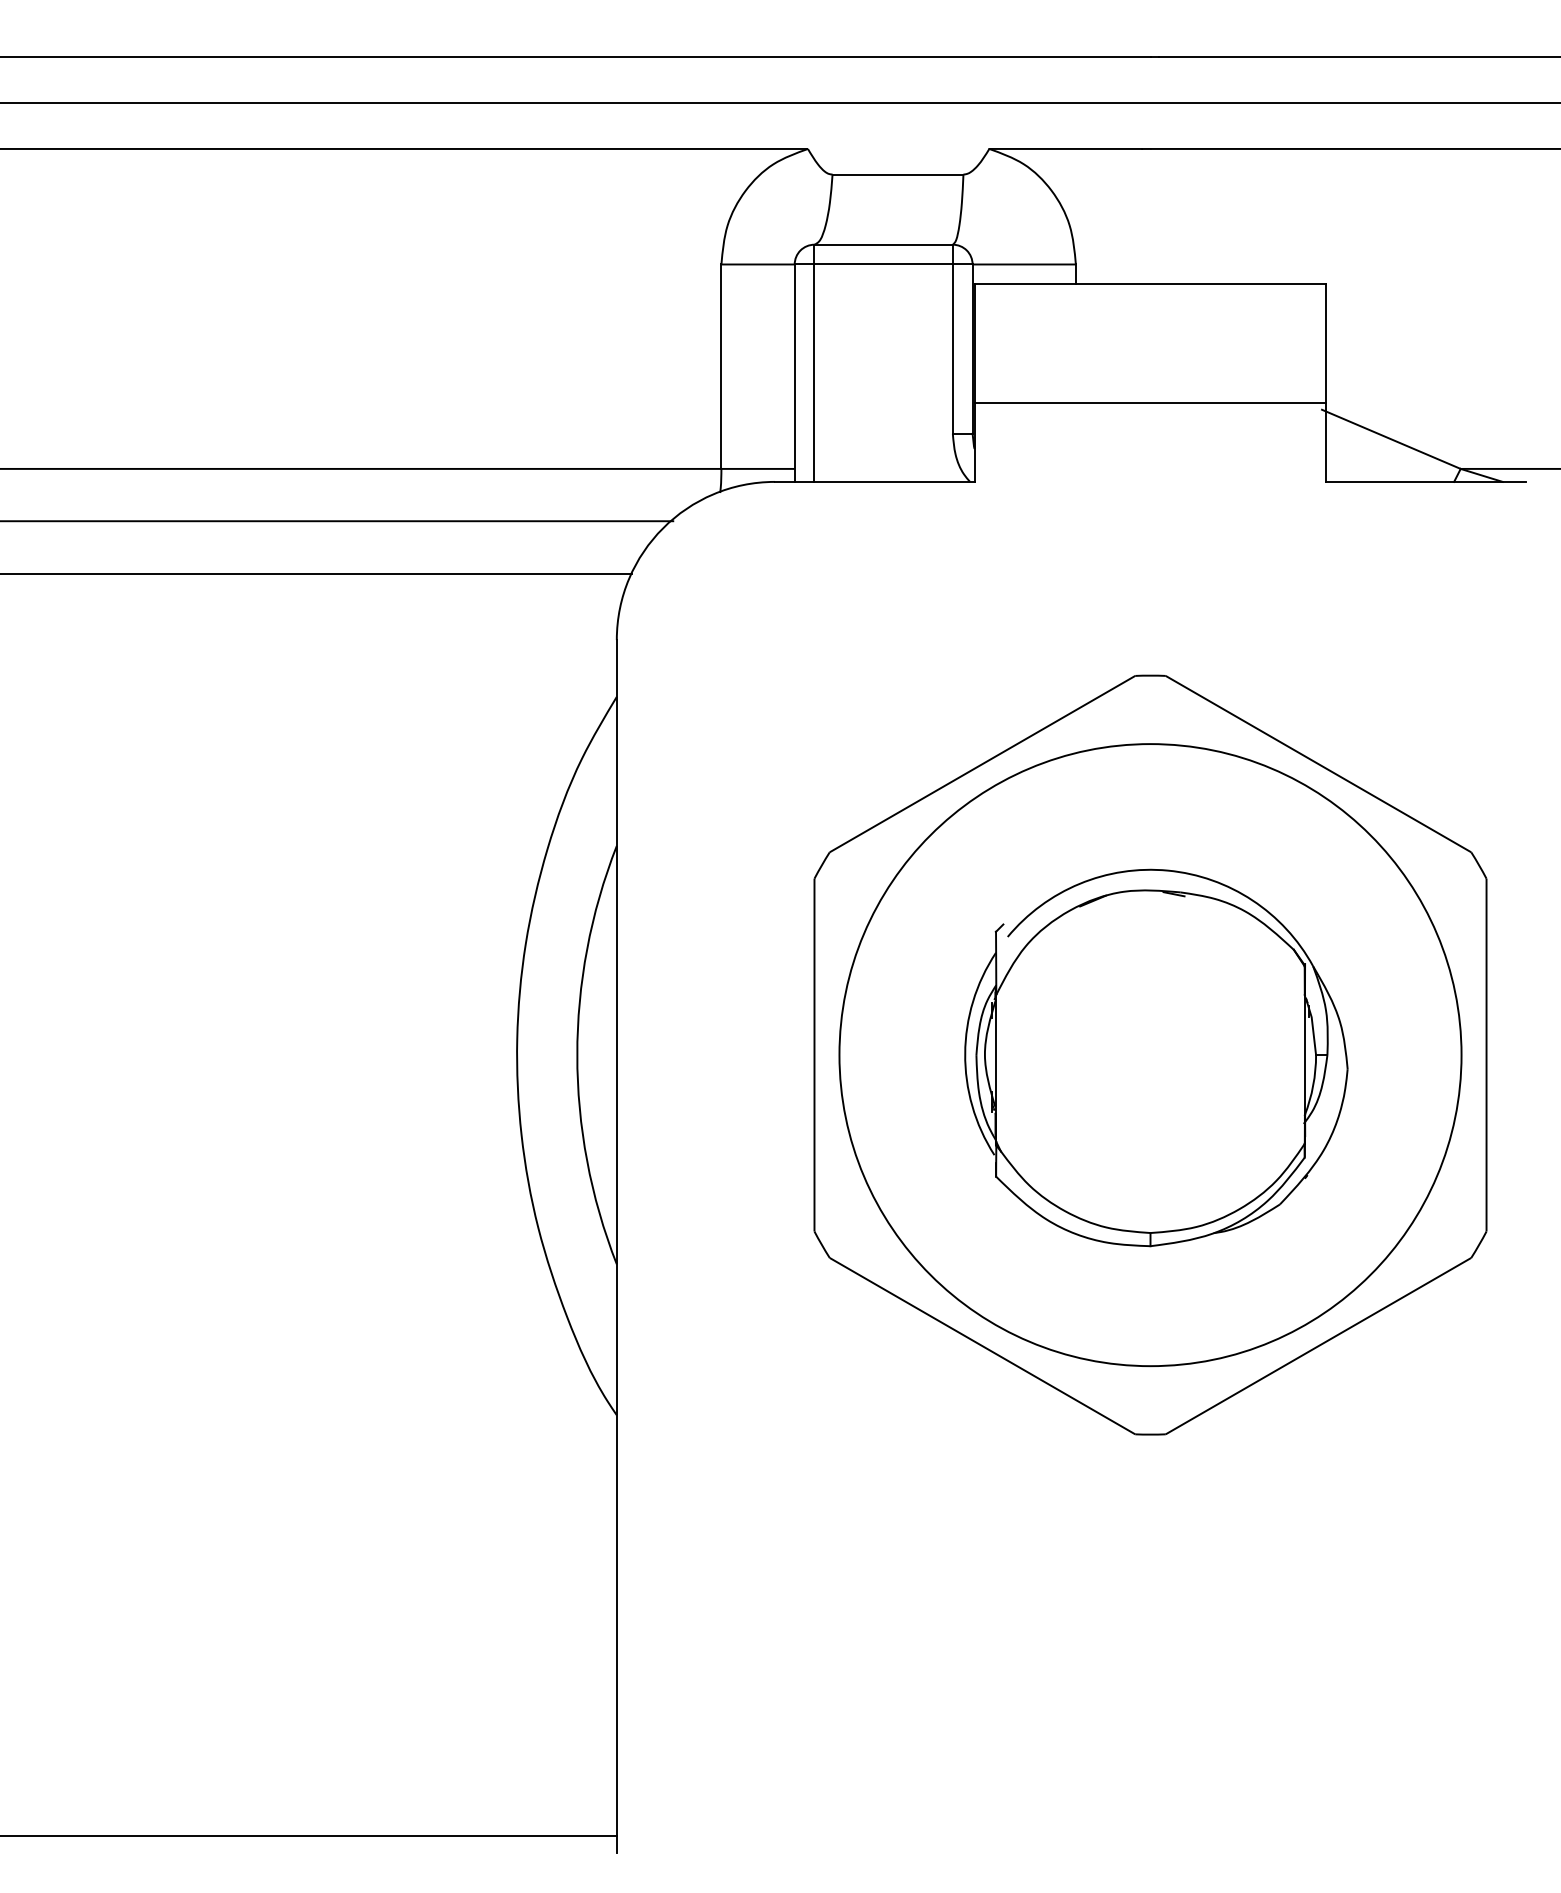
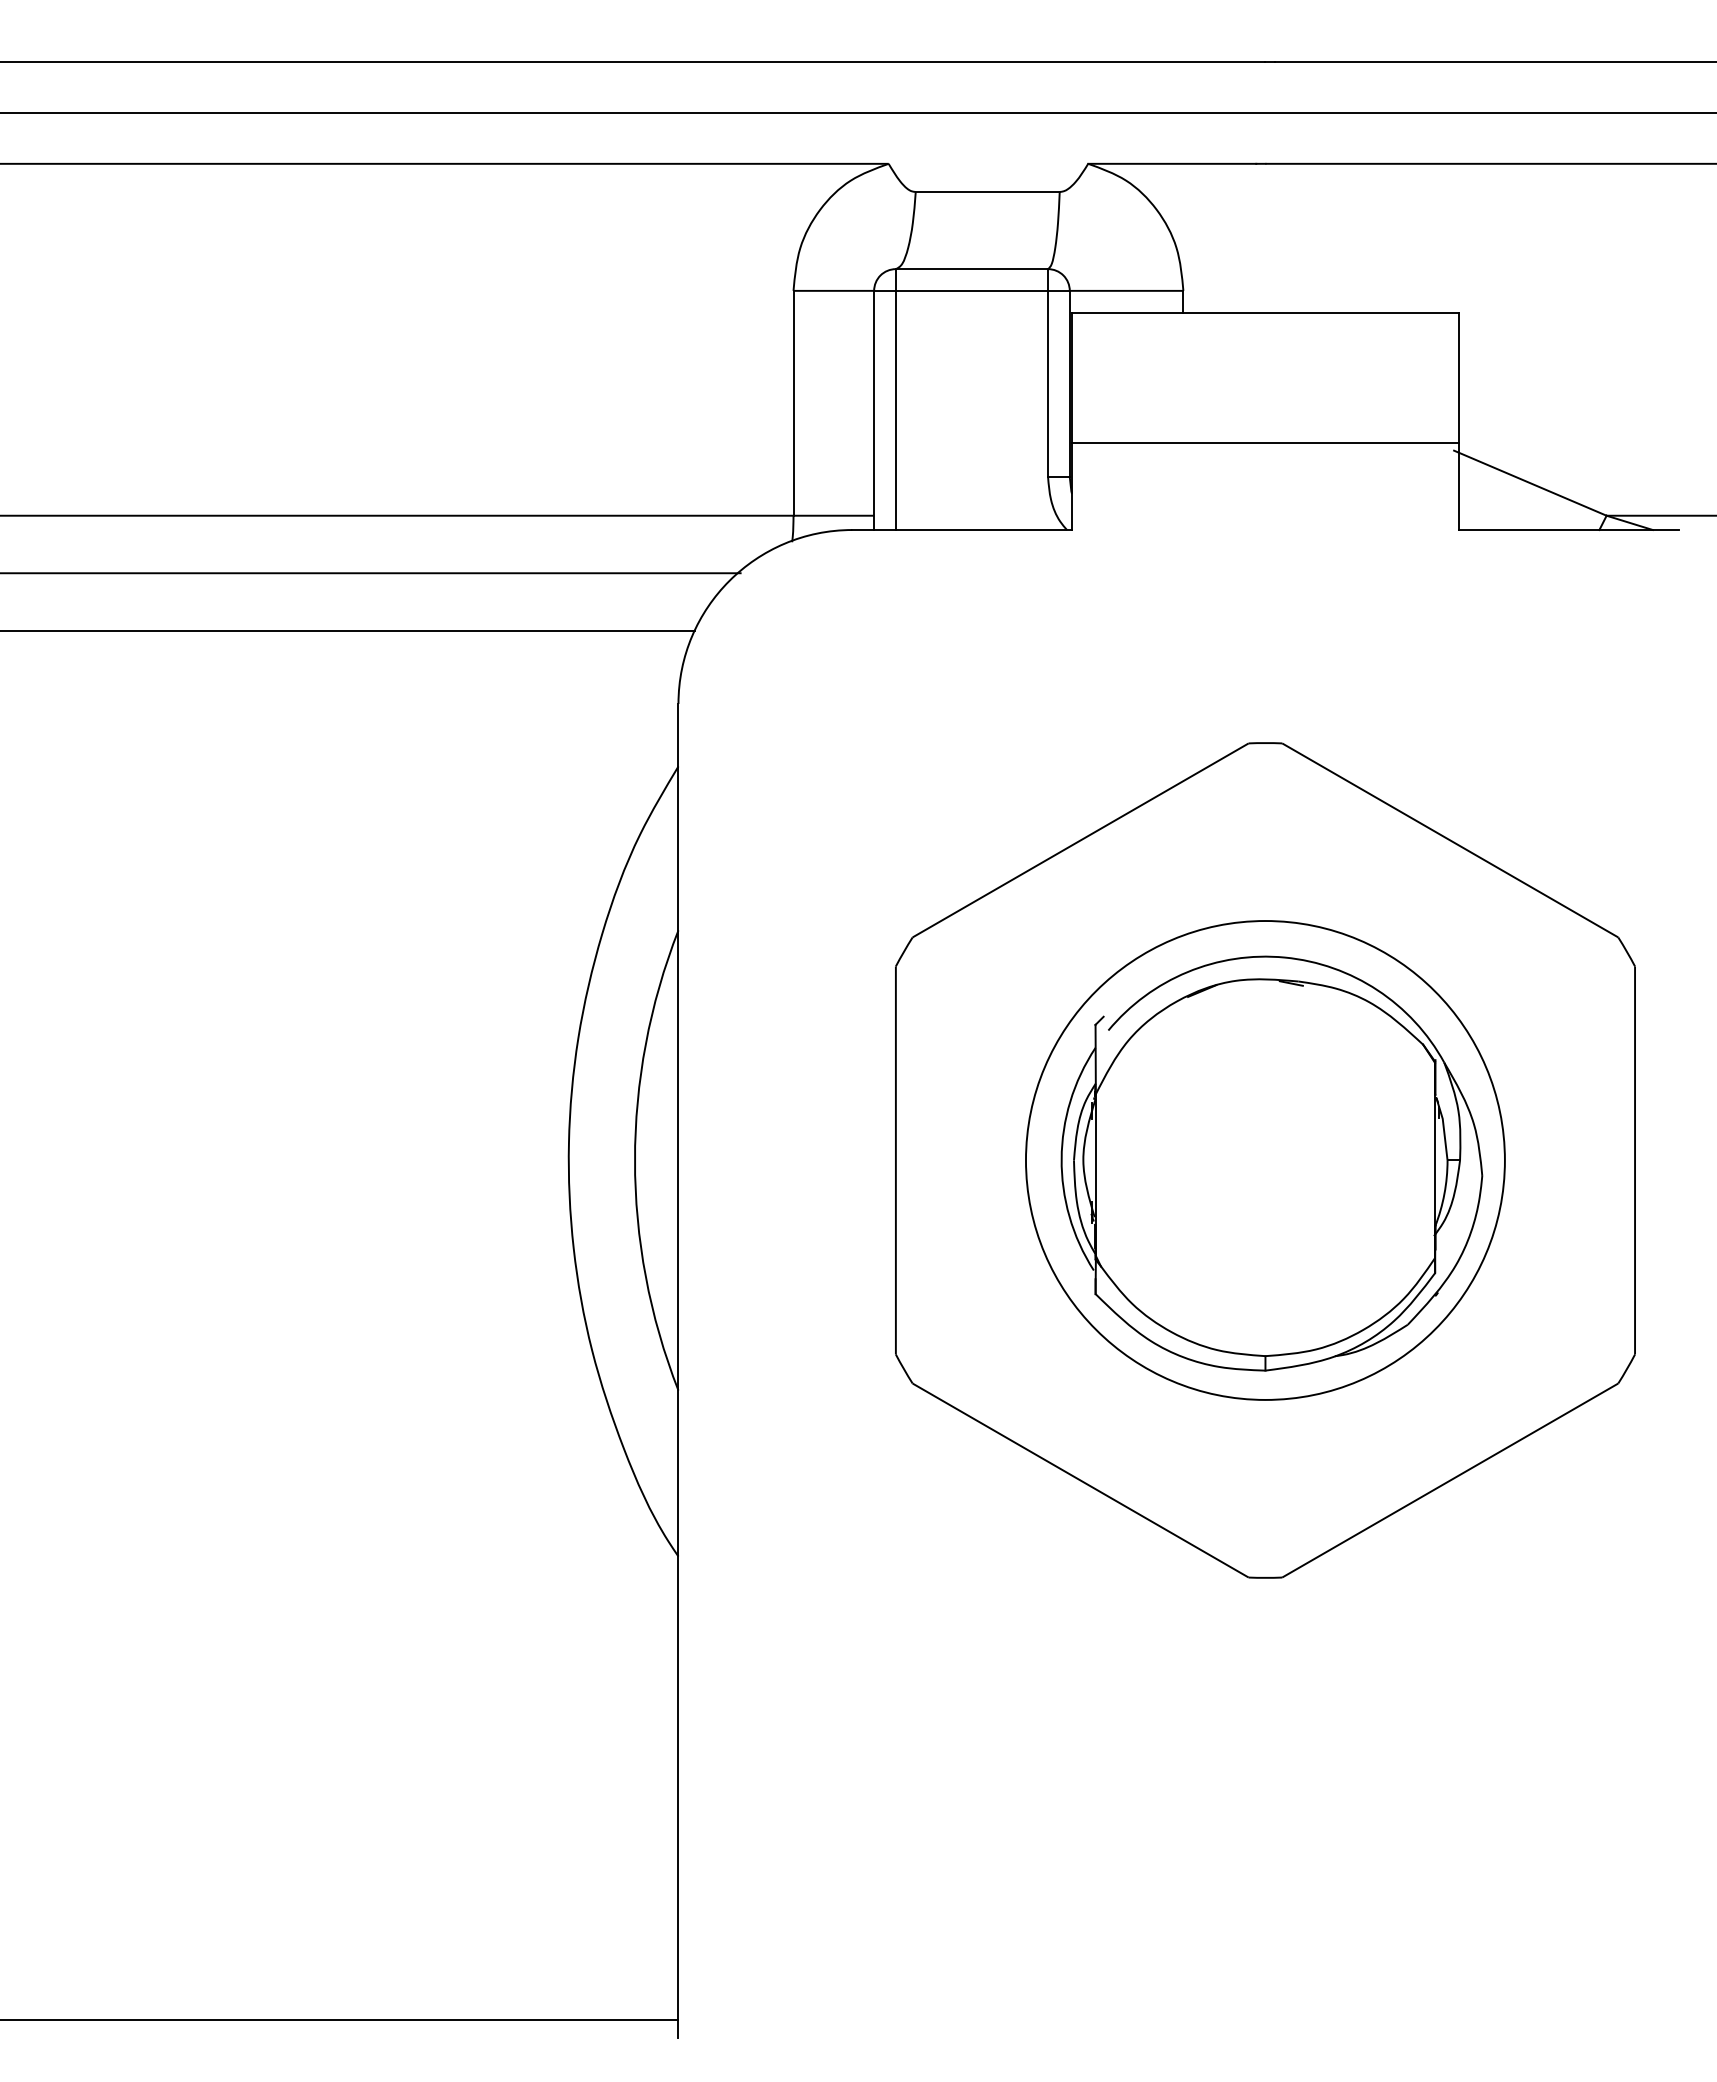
circle: (1150, 1055) -> (1265, 1160), size x0.7

